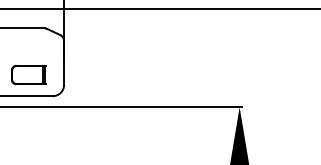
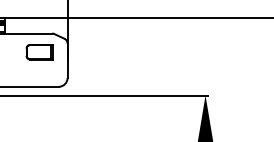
part: (28, 75) -> (39, 52), moved

